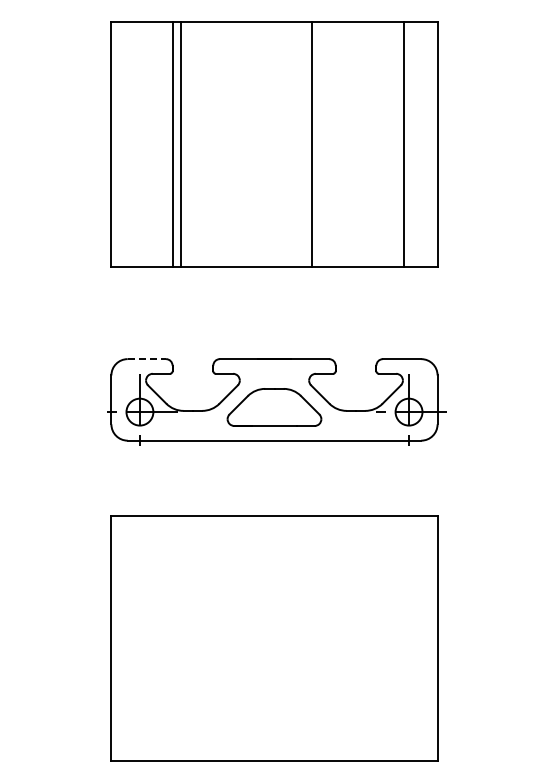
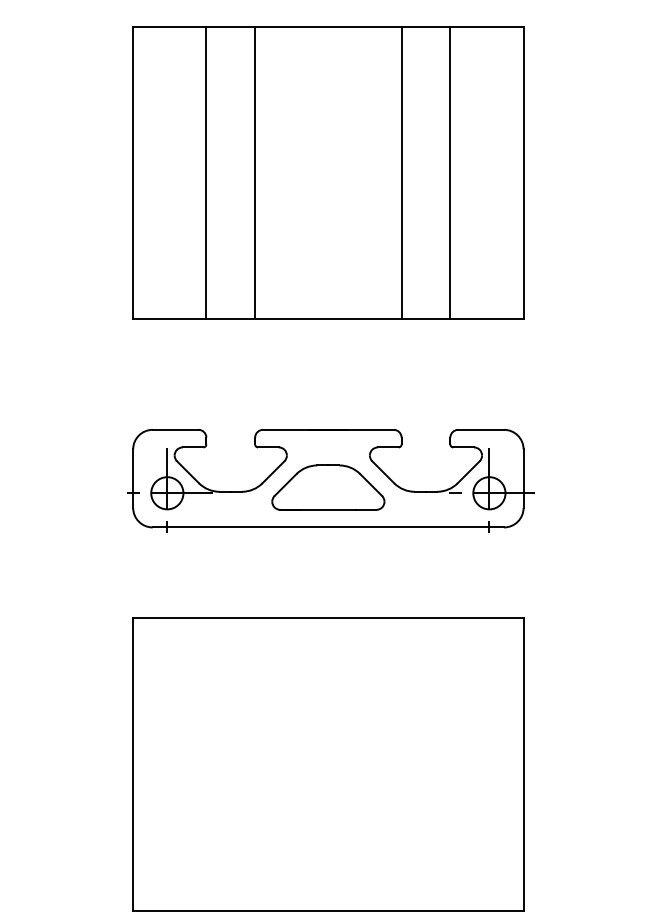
line: (181, 144) -> (255, 172), moved
line: (311, 144) -> (401, 172), moved
line: (404, 144) -> (450, 172), moved
line: (147, 359) -> (176, 430), dashed -> solid

